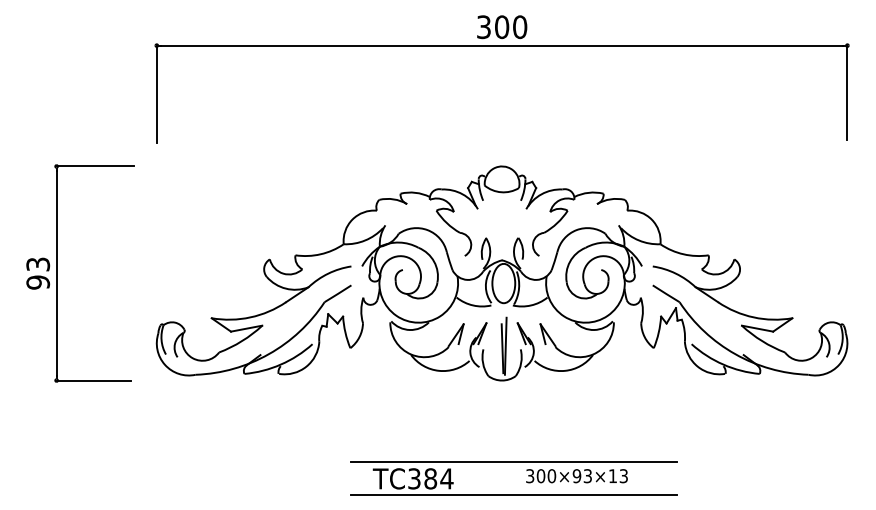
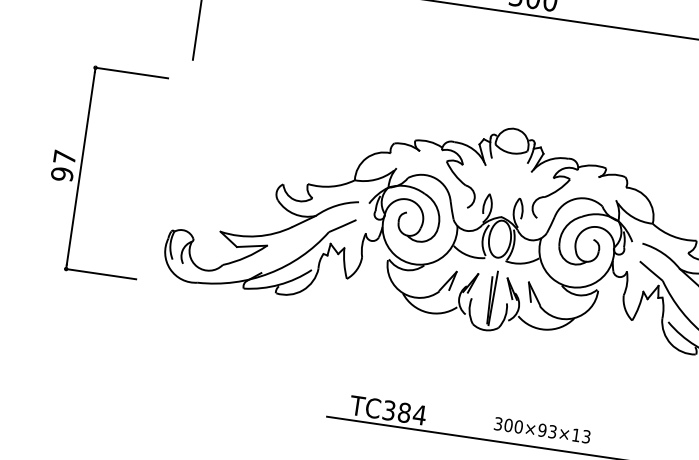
text: (38, 264) -> (65, 157), 93 -> 97
line: (513, 462) -> (484, 408), removed

